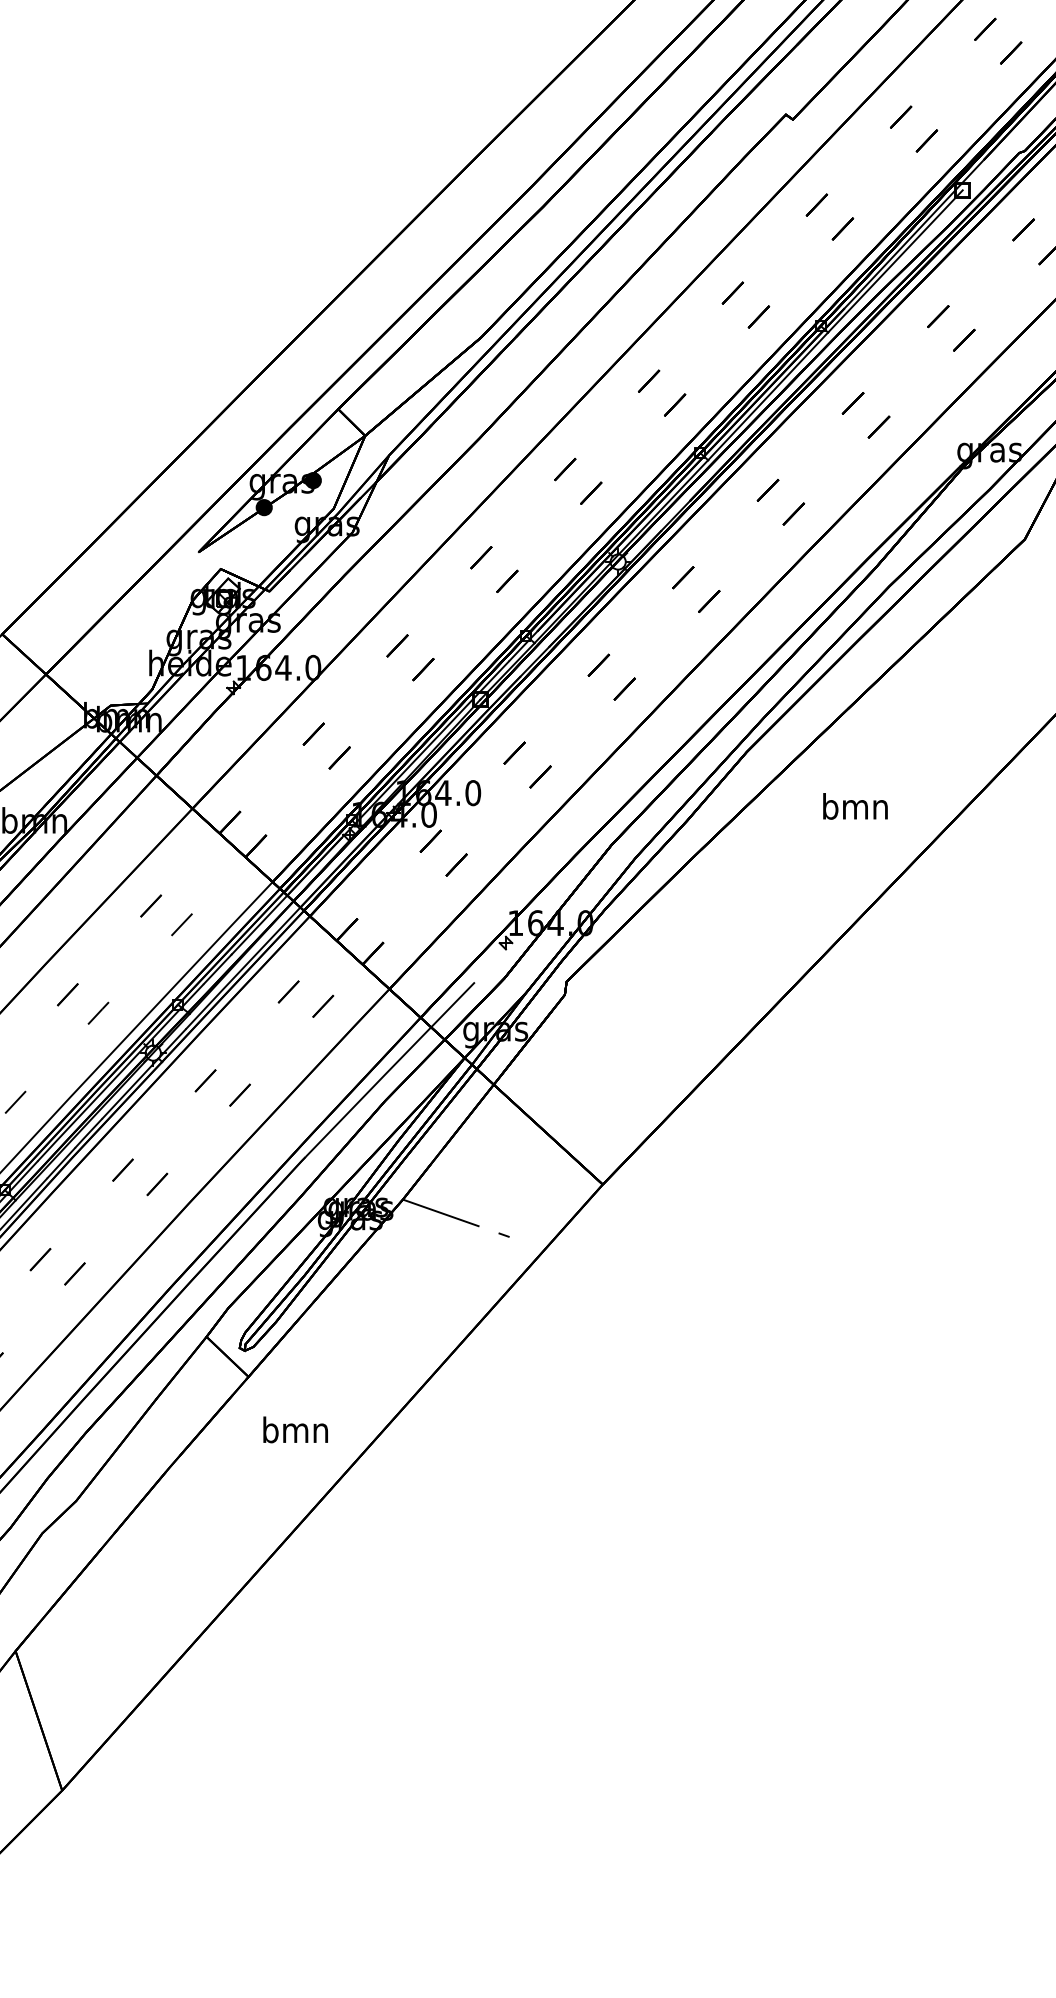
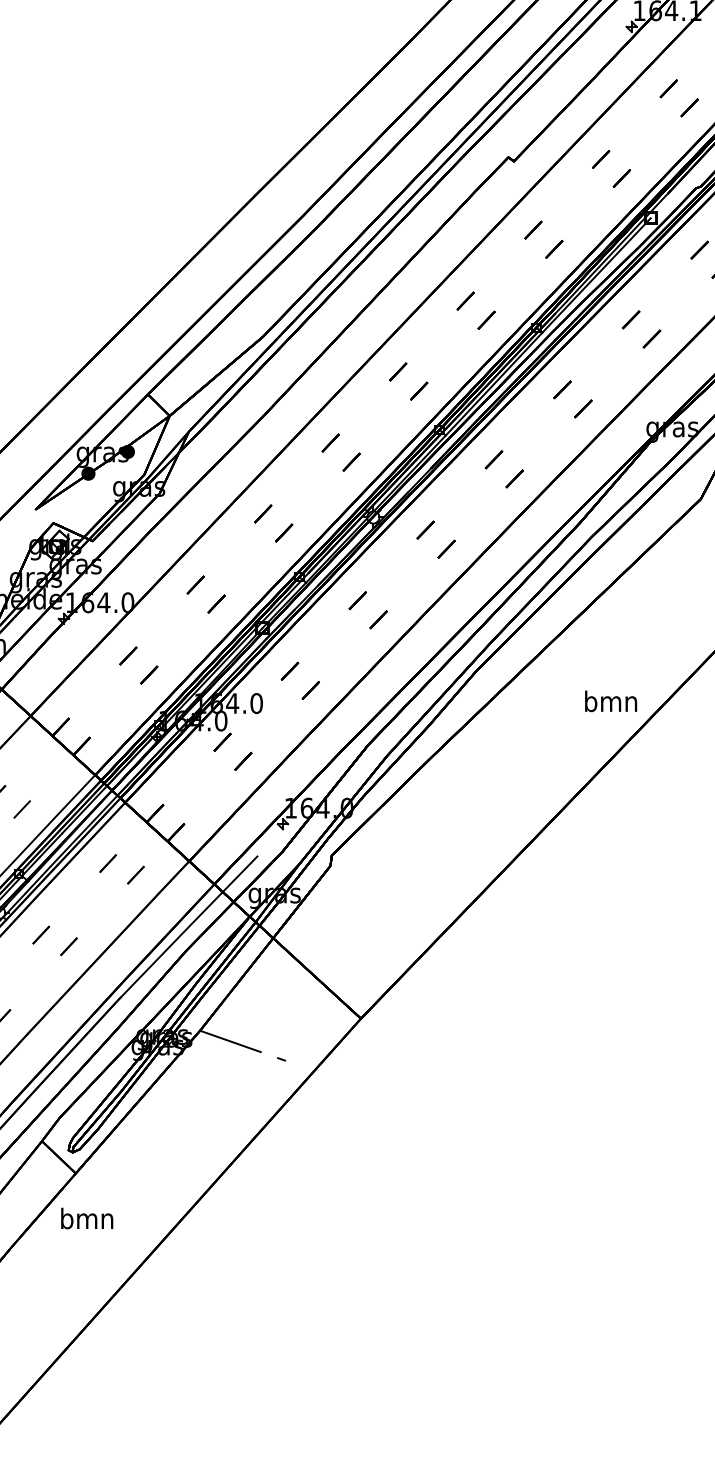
text: (855, 806) -> (611, 701), moved
text: (295, 1429) -> (87, 1218), moved

